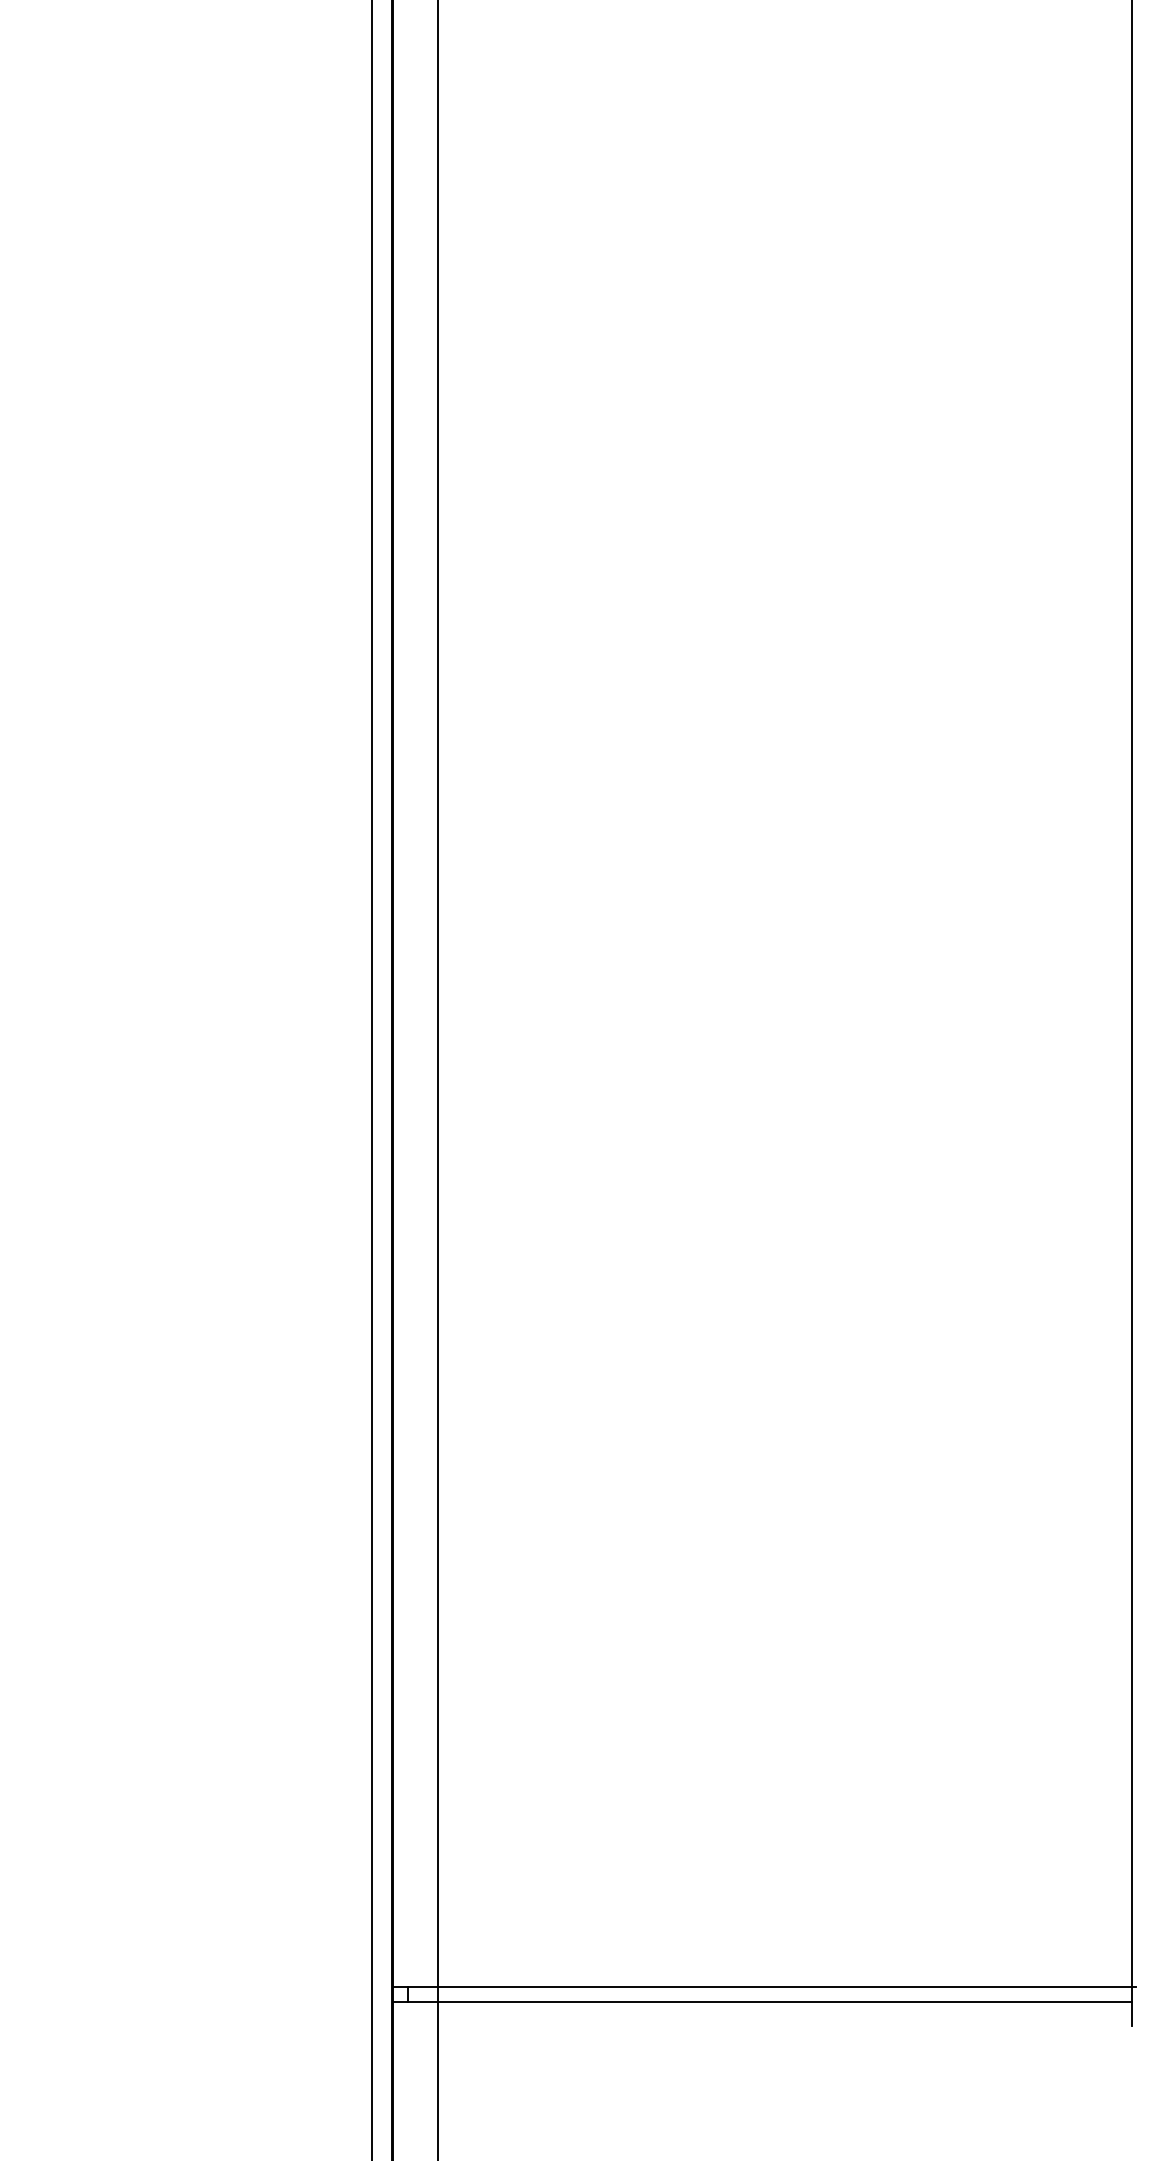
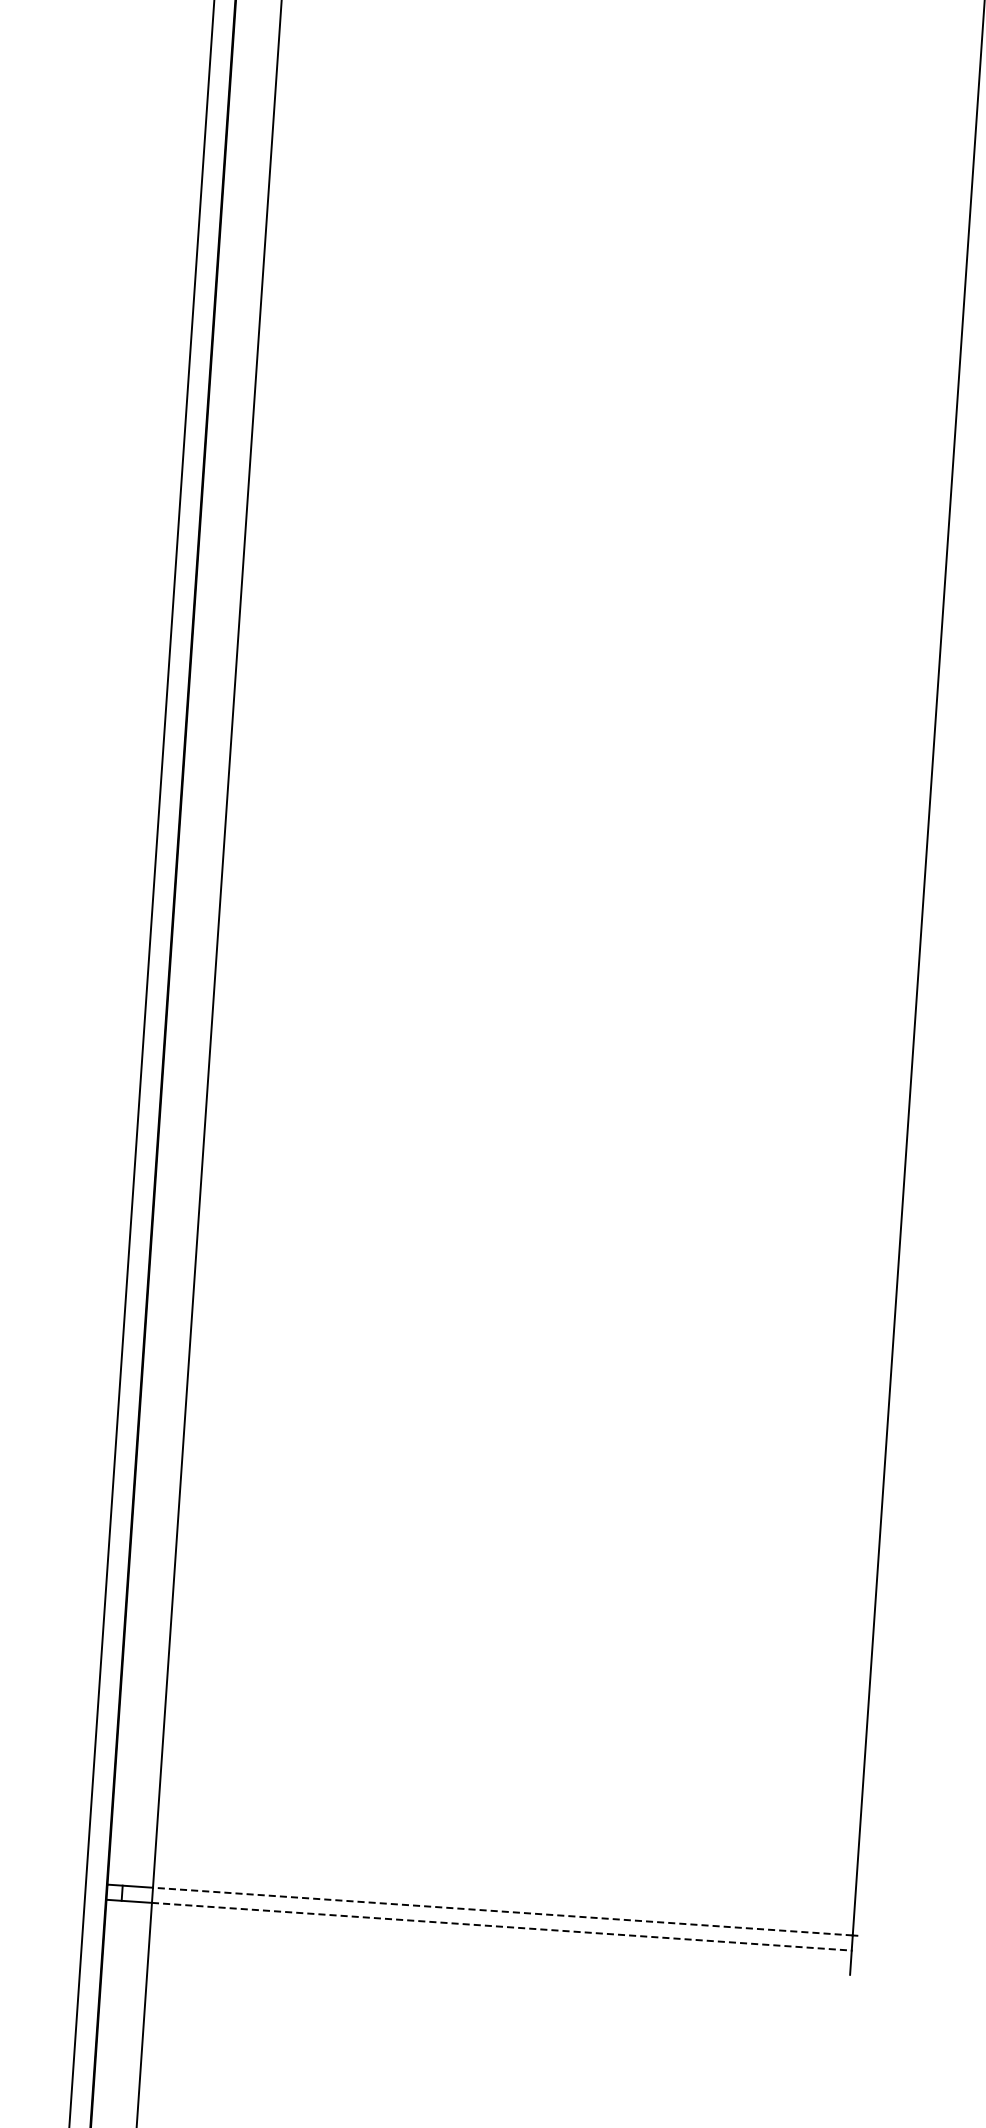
line: (785, 1986) -> (503, 1911), solid -> dashed
line: (785, 2002) -> (502, 1927), solid -> dashed

